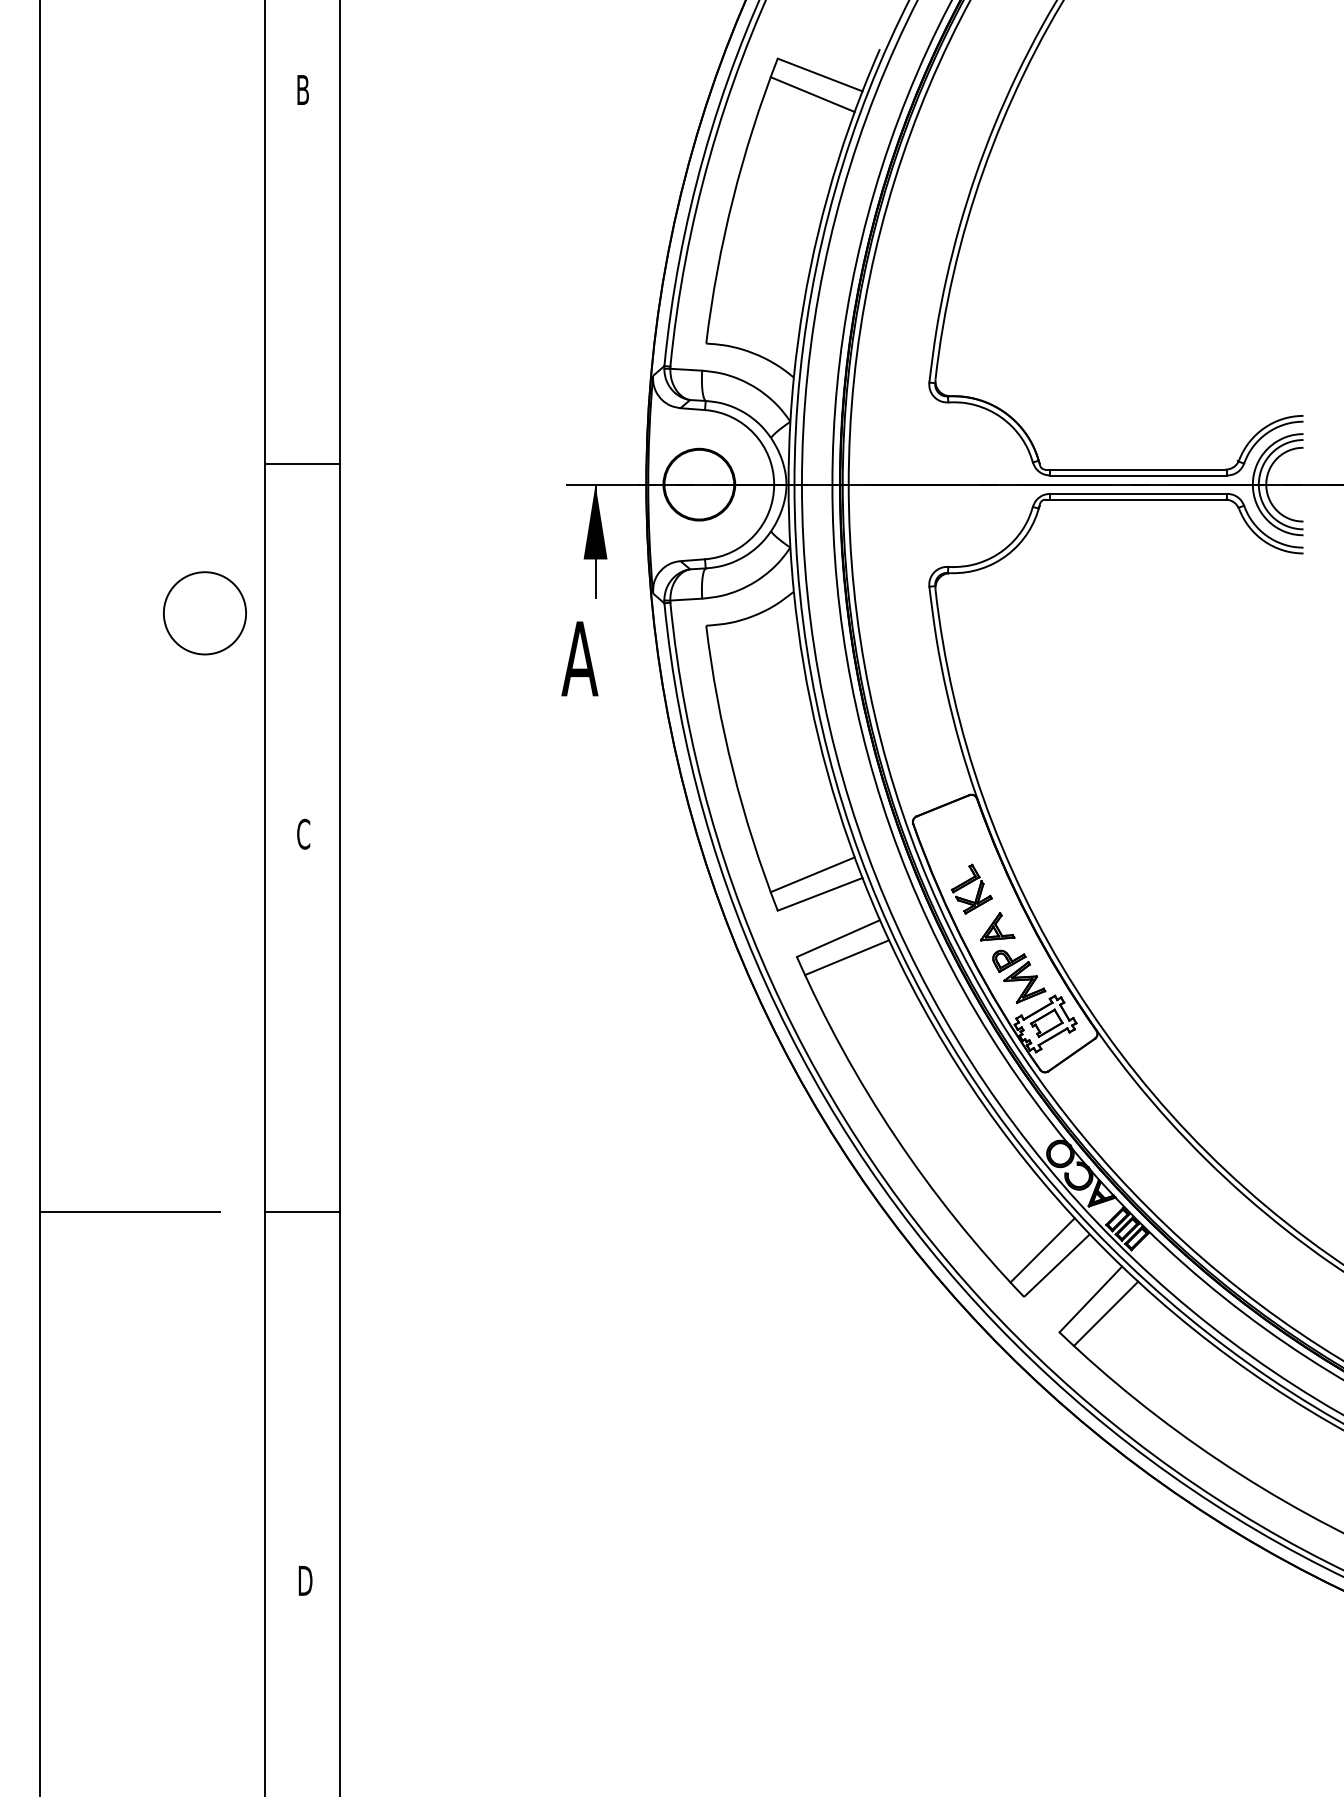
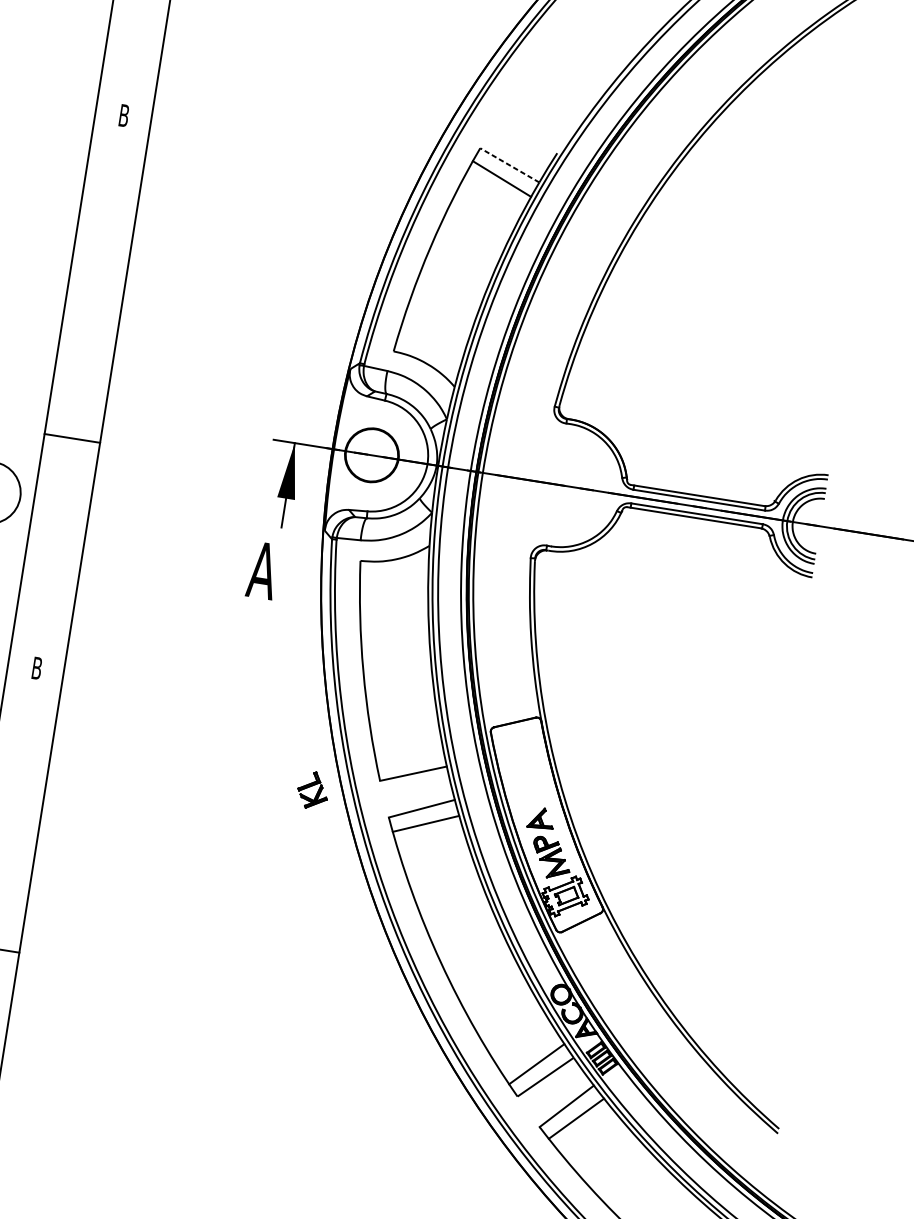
line: (819, 74) -> (509, 164), solid -> dashed
line: (301, 463) -> (71, 438), moved
text: (303, 833) -> (37, 667), C -> B
line: (812, 874) -> (410, 758), removed
part: (971, 888) -> (313, 789), moved

